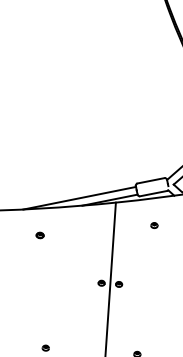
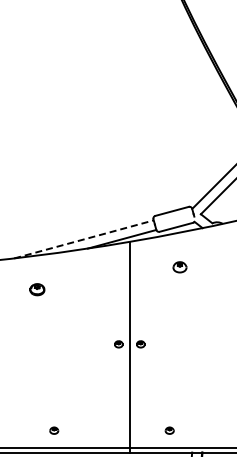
line: (80, 198) -> (84, 239), solid -> dashed
part: (154, 225) -> (180, 267), size x1.6
part: (40, 235) -> (37, 289), size x1.6

